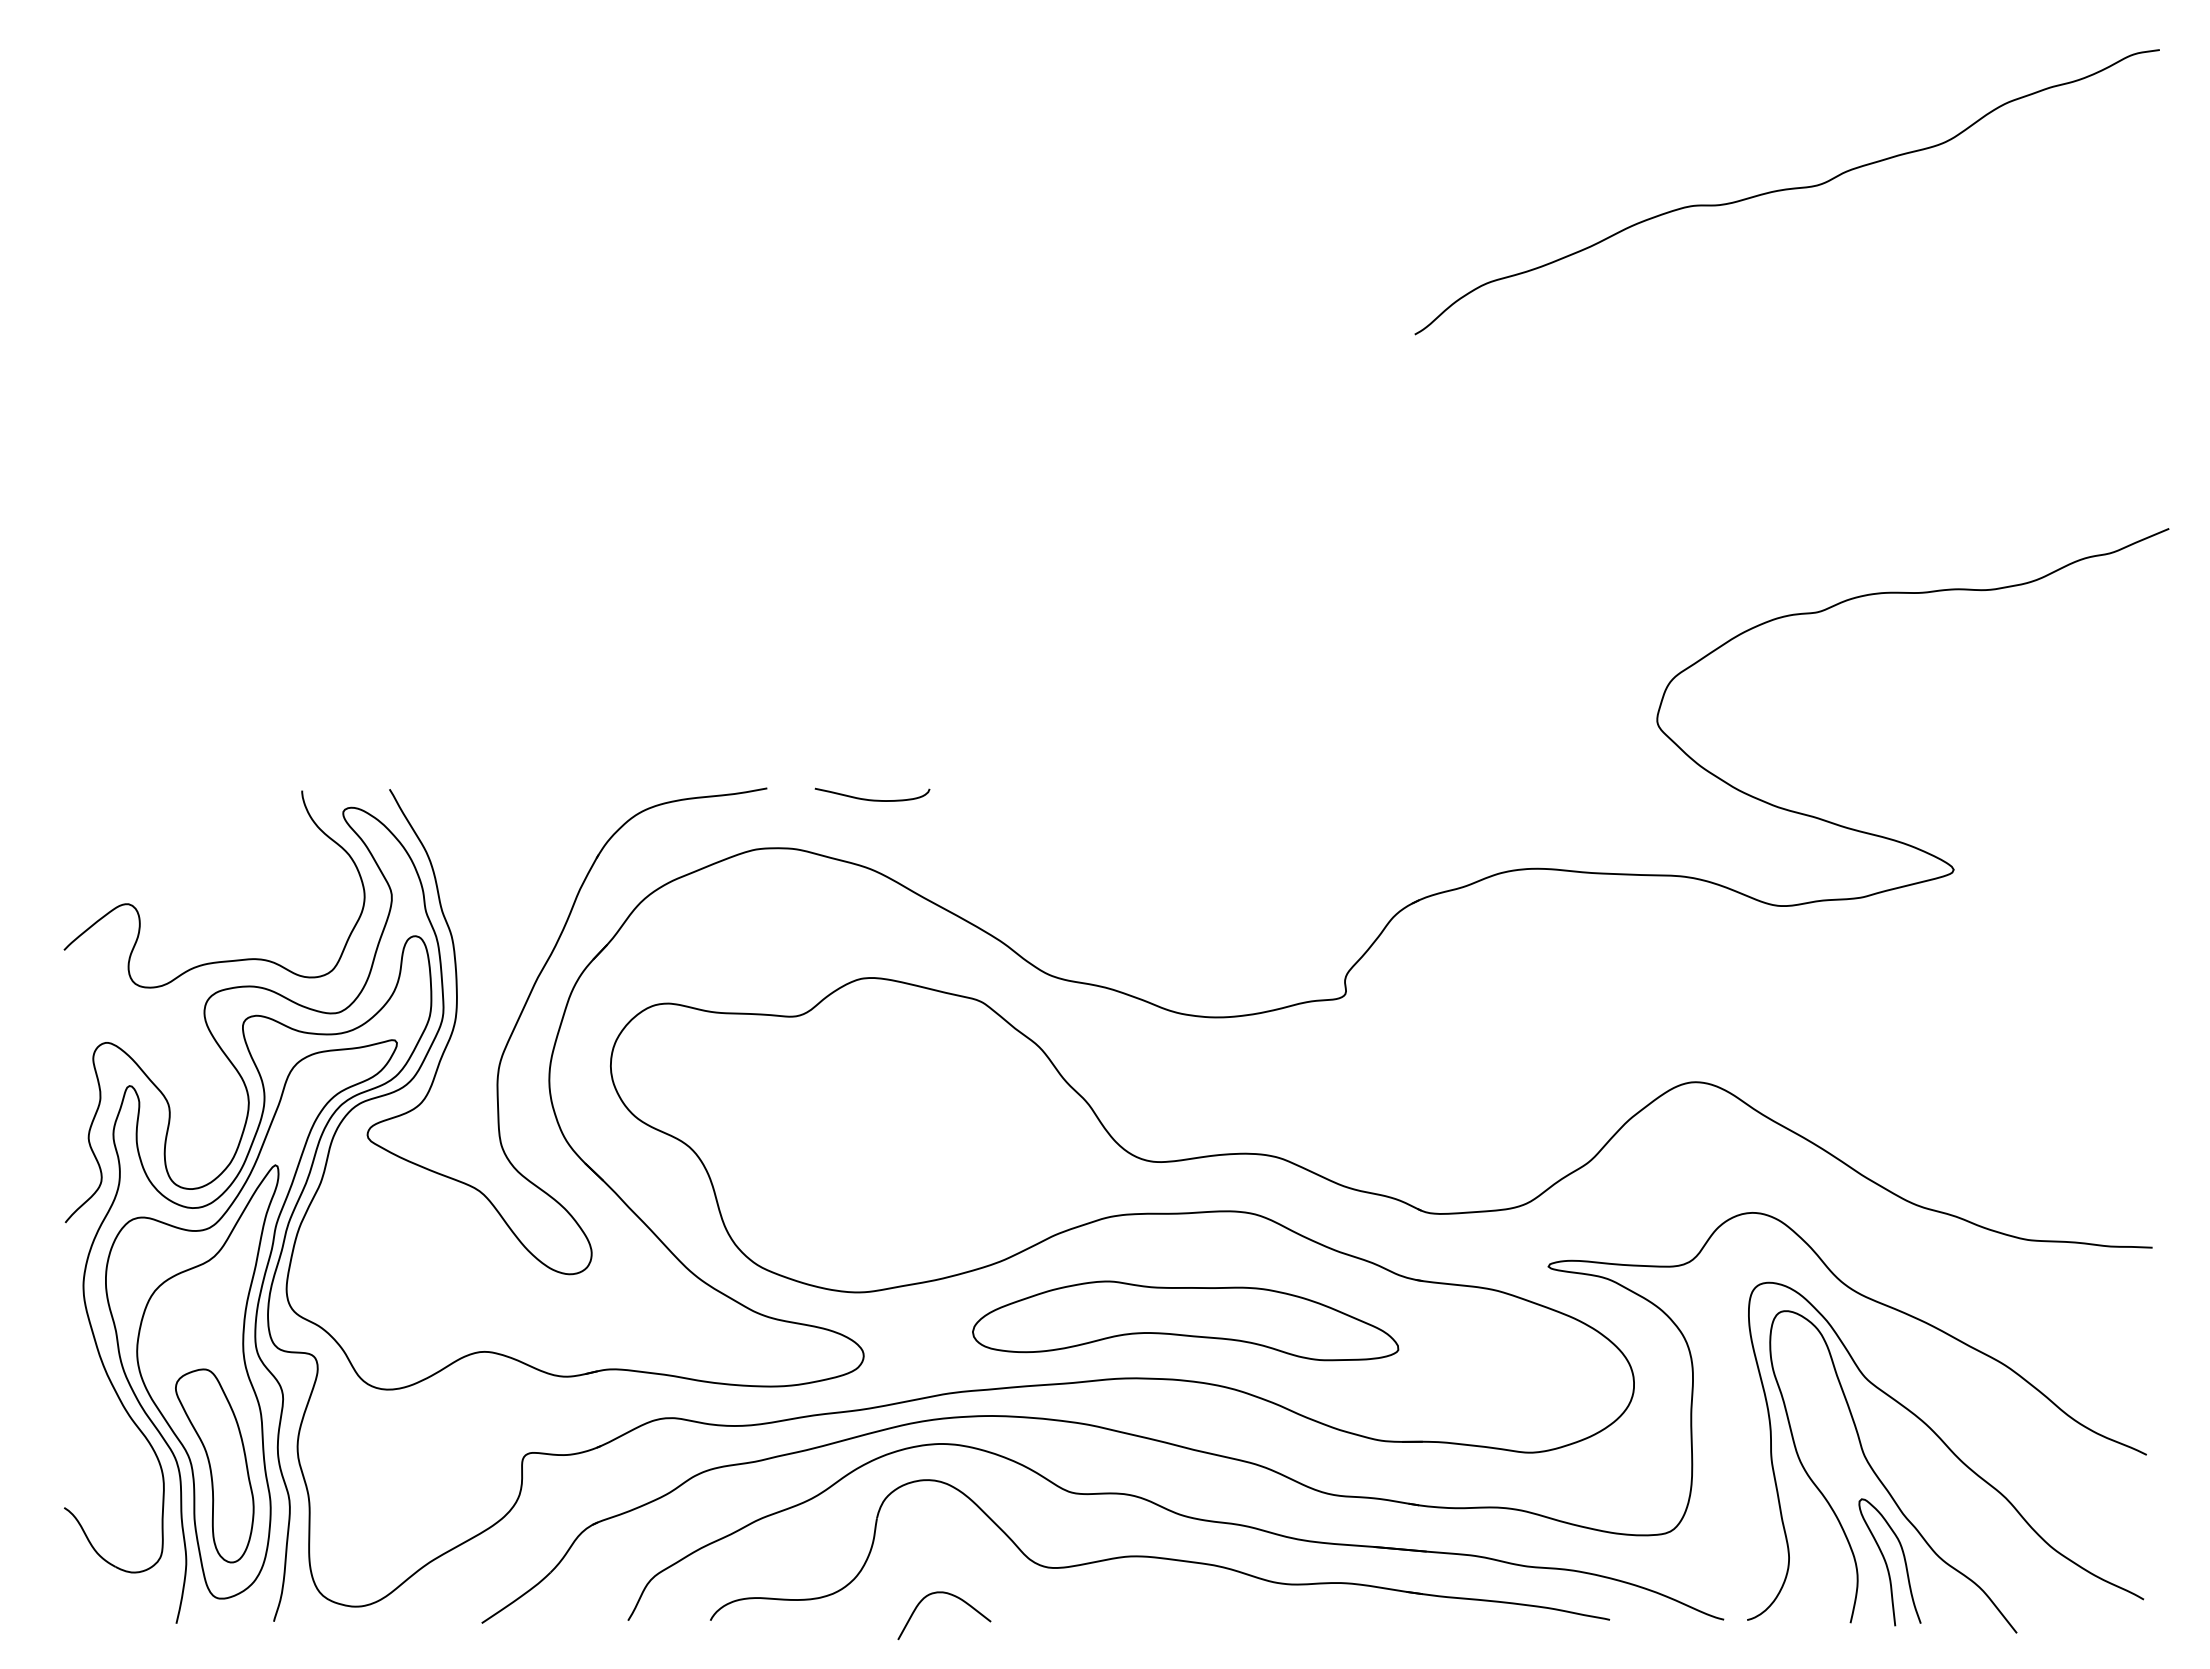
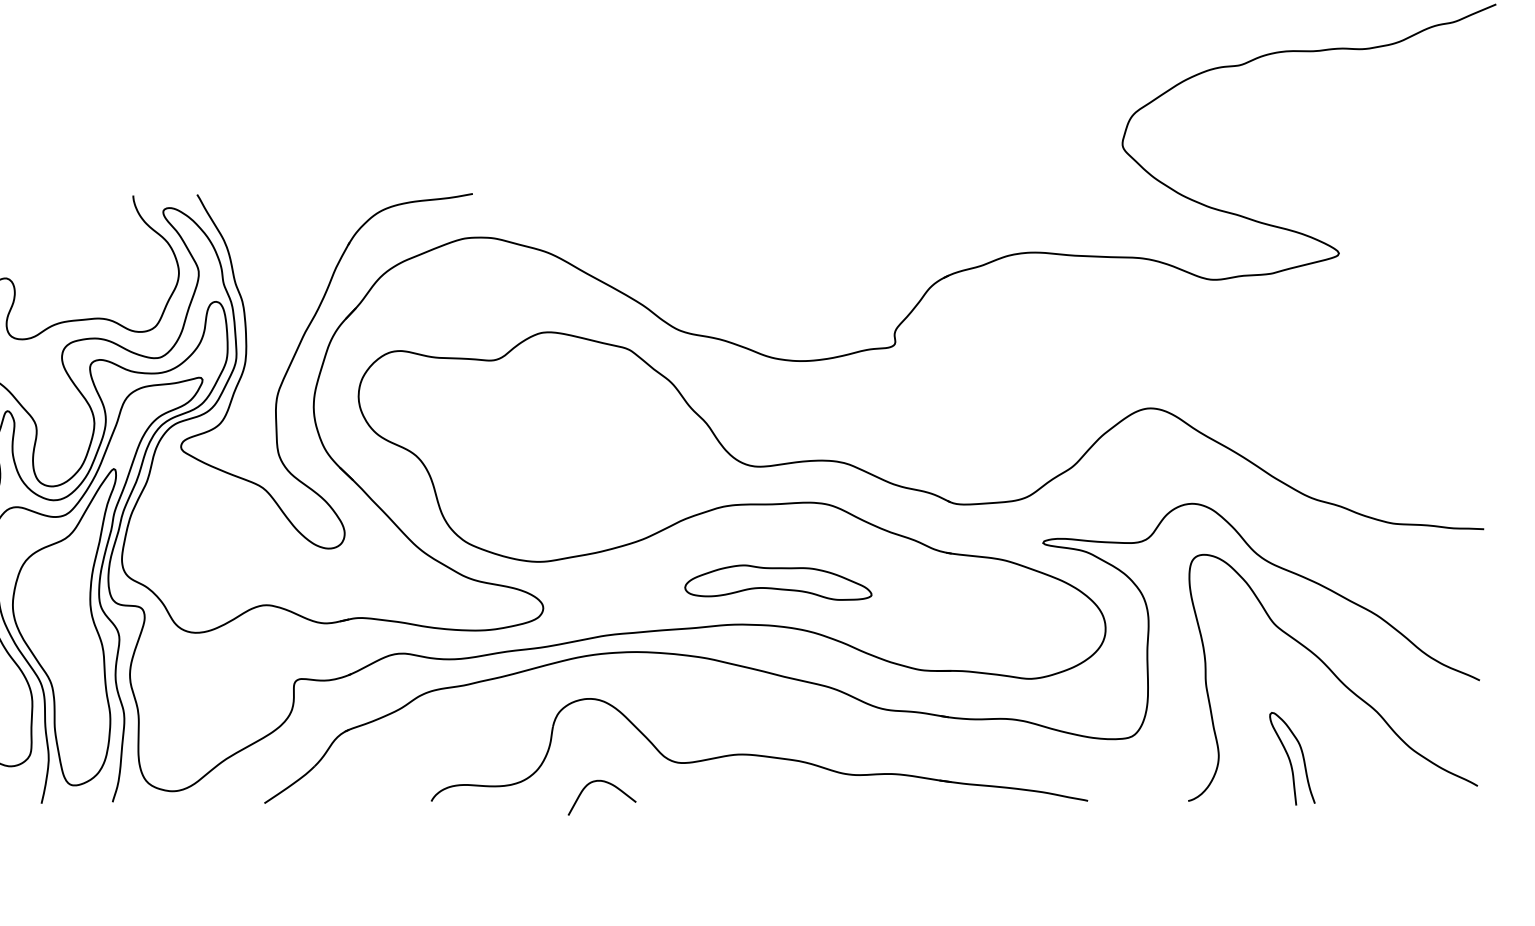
curve: (872, 799) -> (549, 202), removed
part: (1185, 1320) -> (778, 582), size x0.6
part: (214, 1465) -> (69, 688), removed
curve: (1881, 1480) -> (1286, 699), removed
part: (1181, 1516) -> (775, 725), removed

